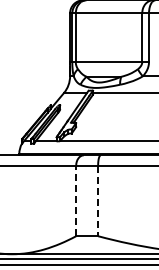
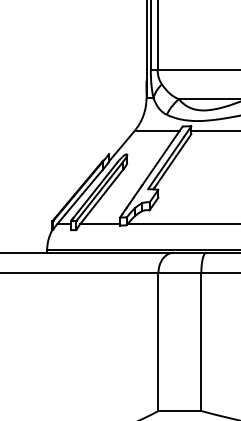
line: (76, 200) -> (159, 341), dashed -> solid
line: (98, 201) -> (202, 343), dashed -> solid

